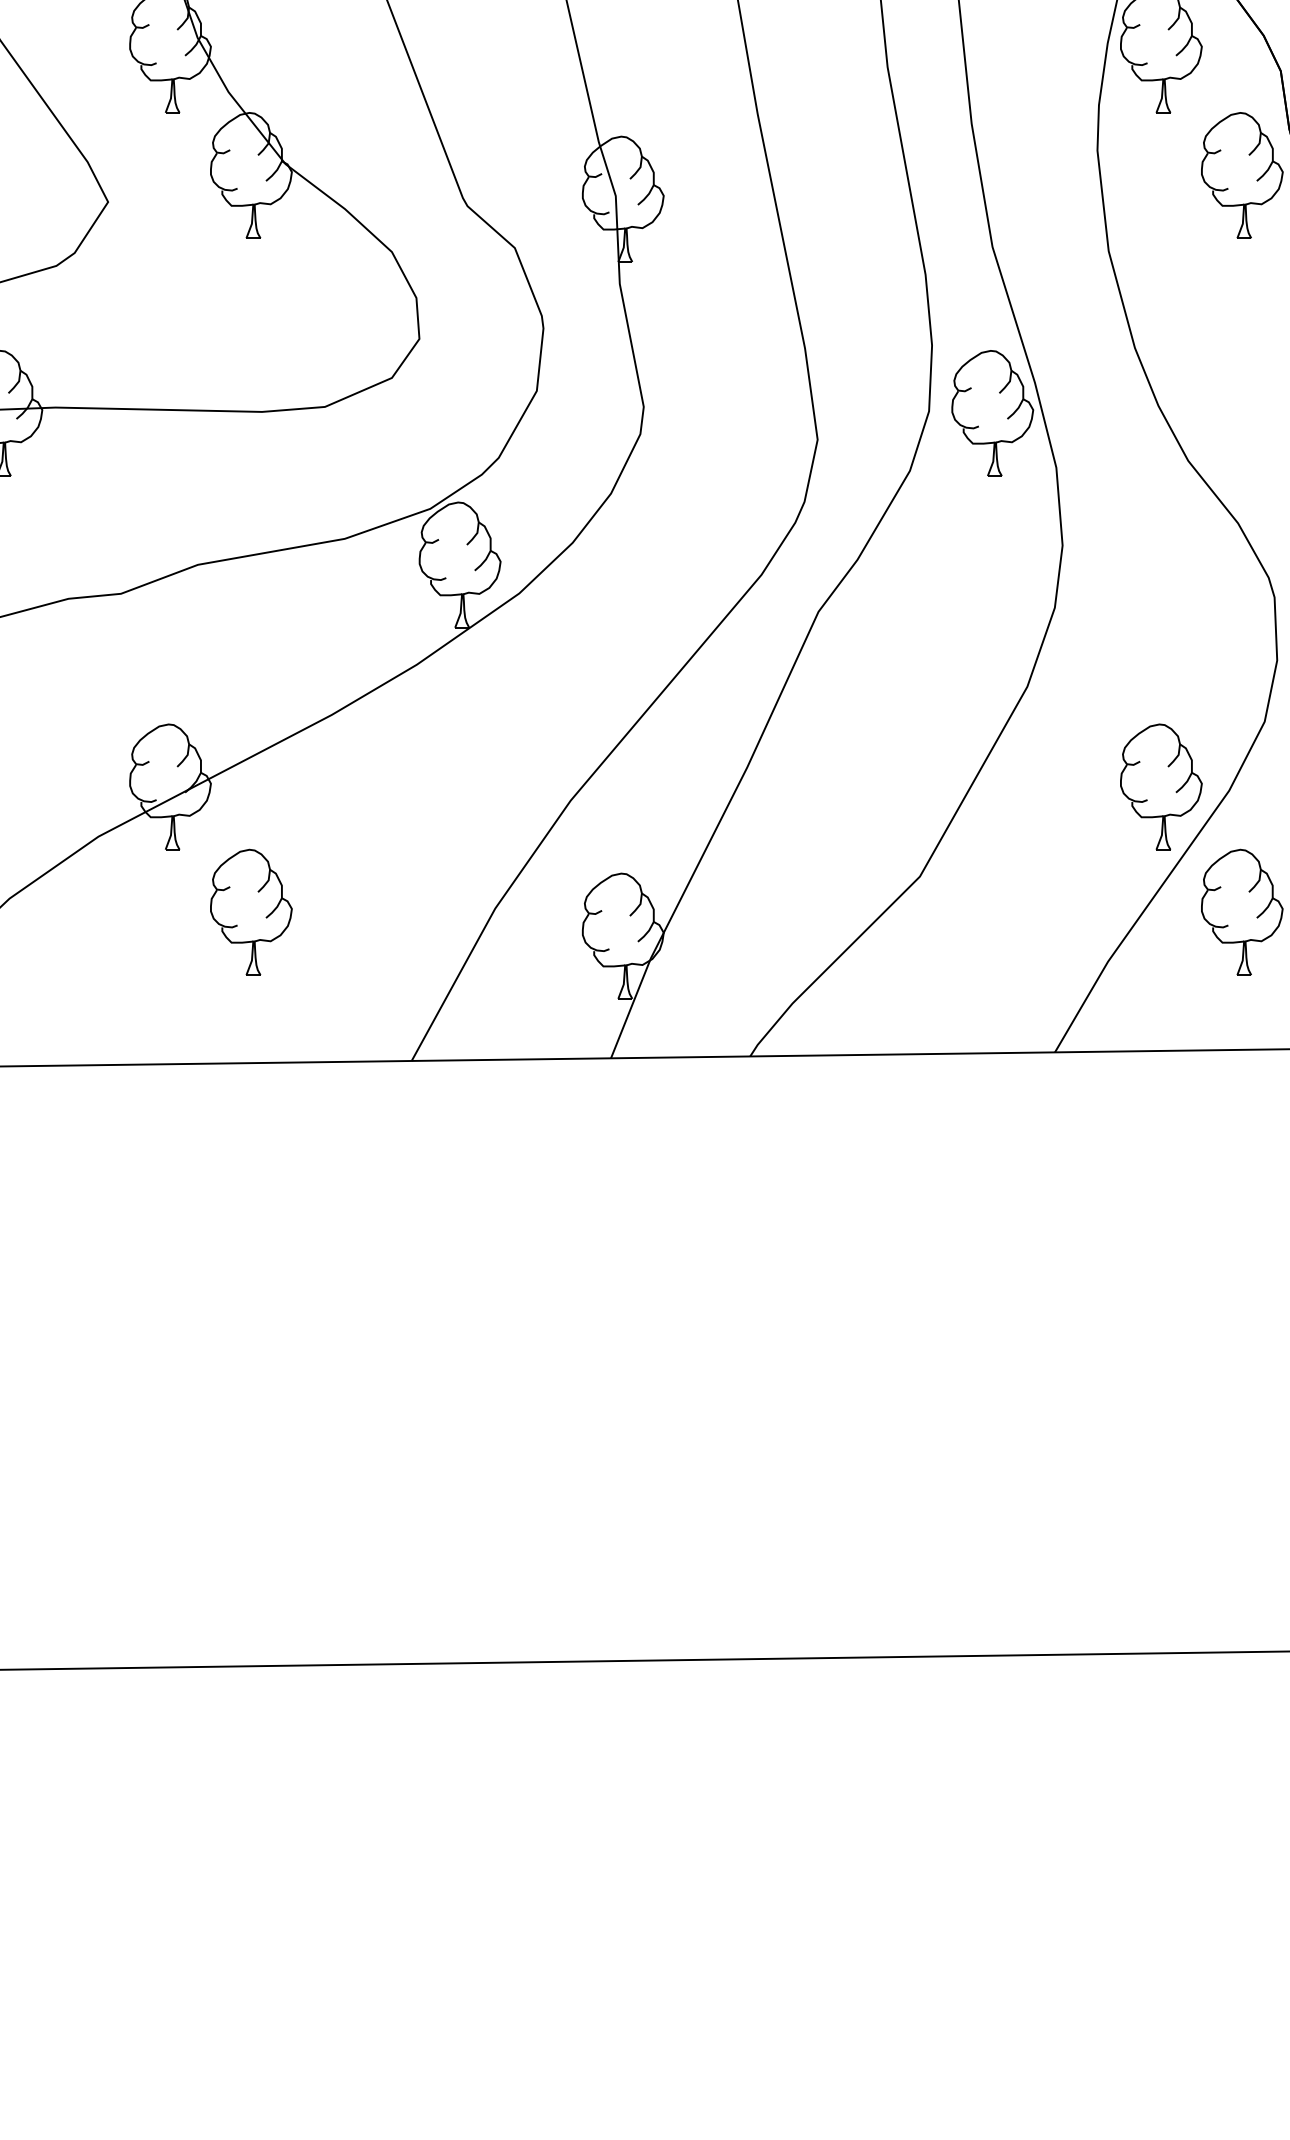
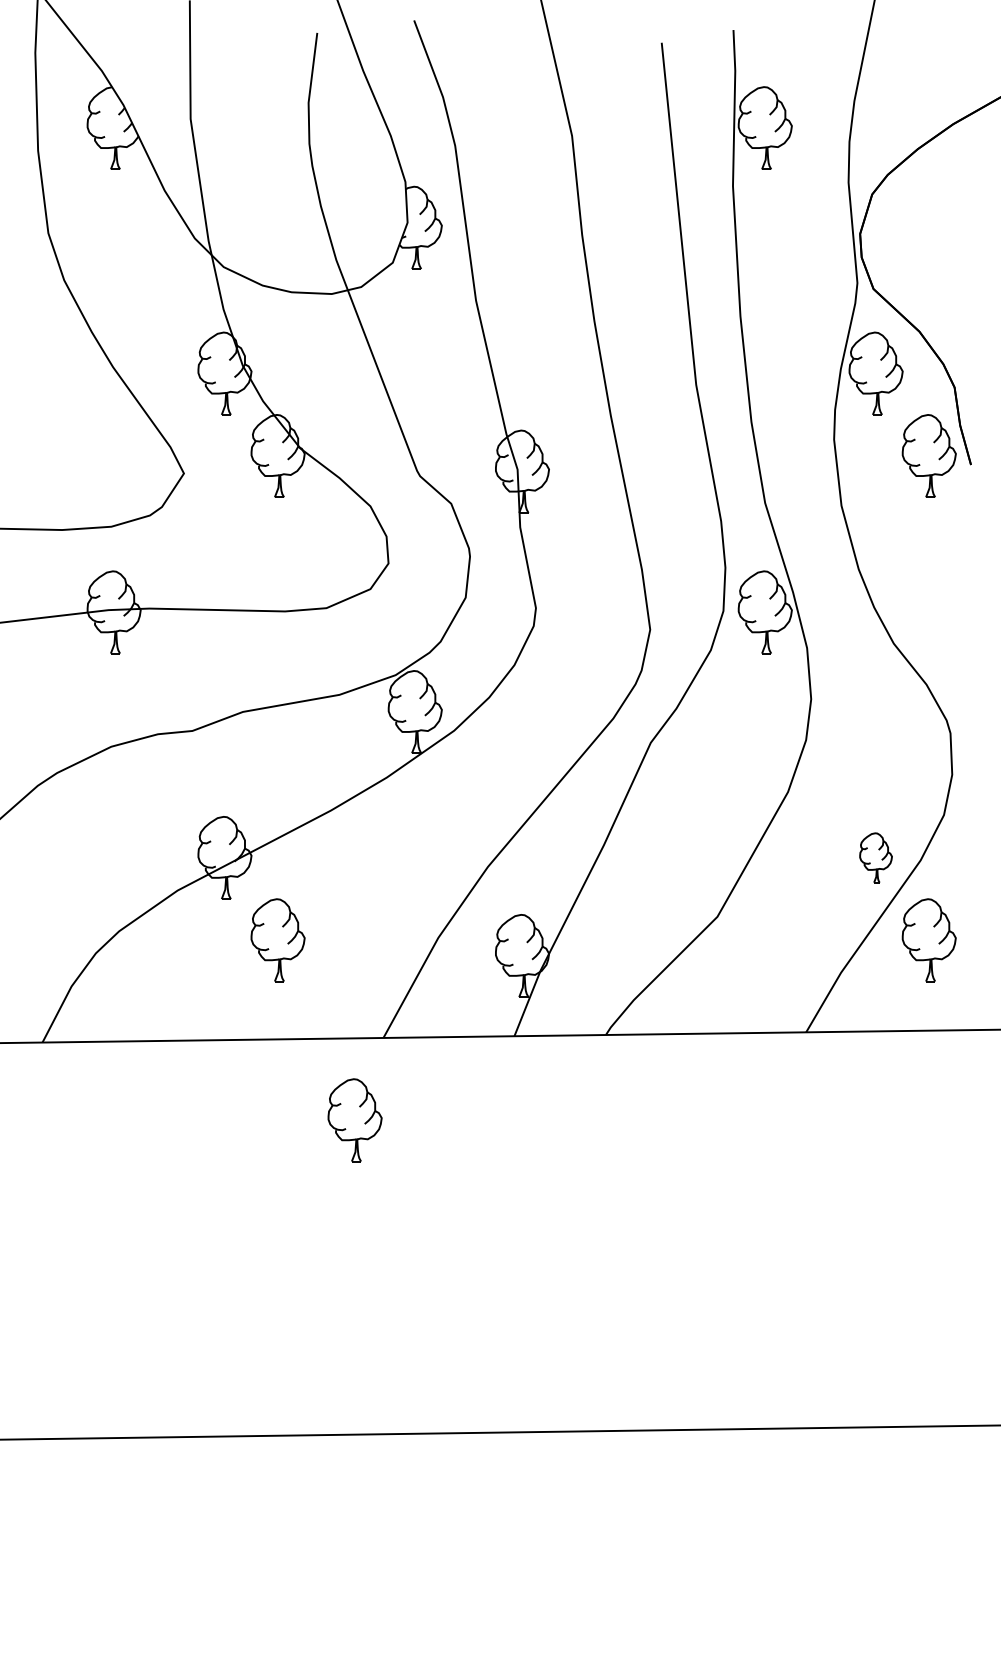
part: (1160, 786) -> (875, 857), size x0.6
part: (367, 1186) -> (354, 1120), added

